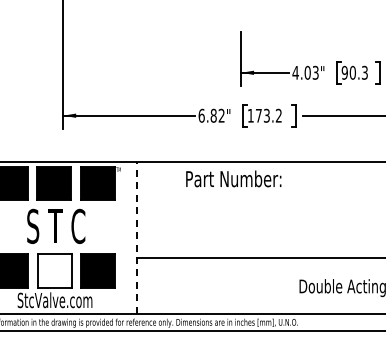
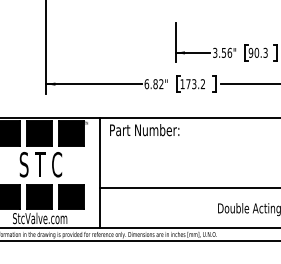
text: (305, 72) -> (222, 52), 4.03" -> 3.56"
text: (233, 178) -> (144, 129), moved
line: (136, 237) -> (99, 172), dashed -> solid
fill: (54, 270) -> (39, 196), added

